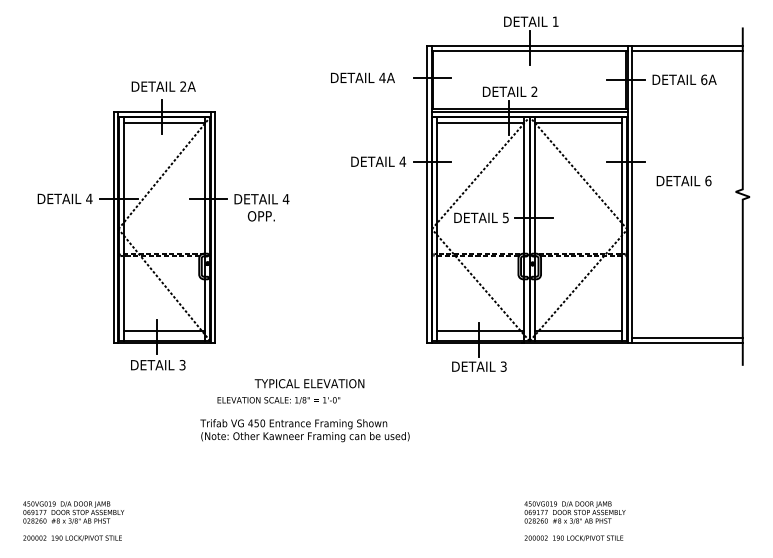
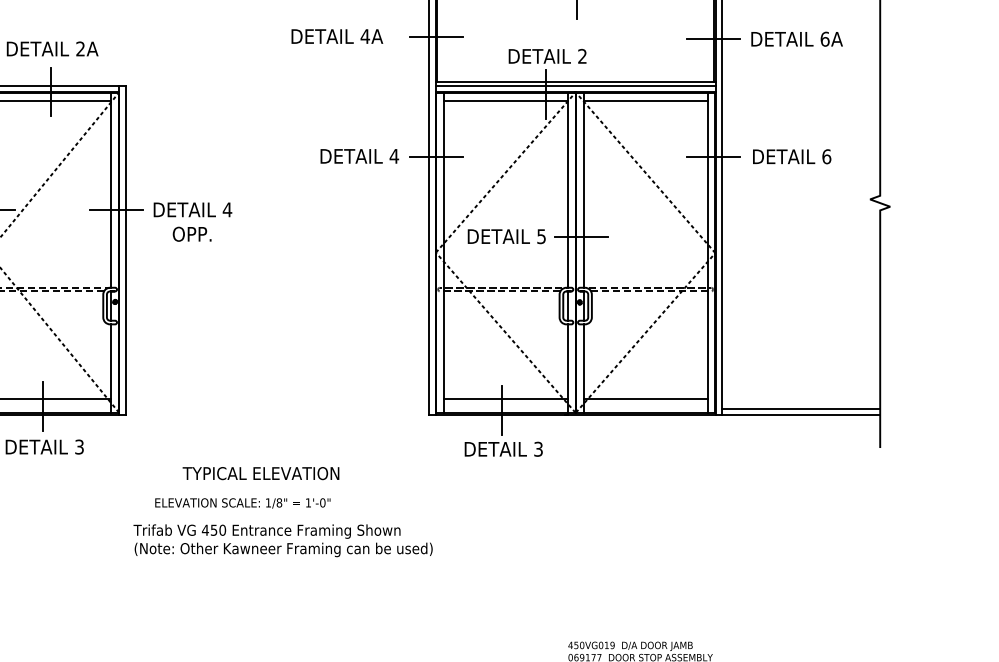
text: (683, 180) -> (791, 155), moved
text: (278, 400) -> (242, 503), moved
text: (304, 430) -> (282, 540), moved

